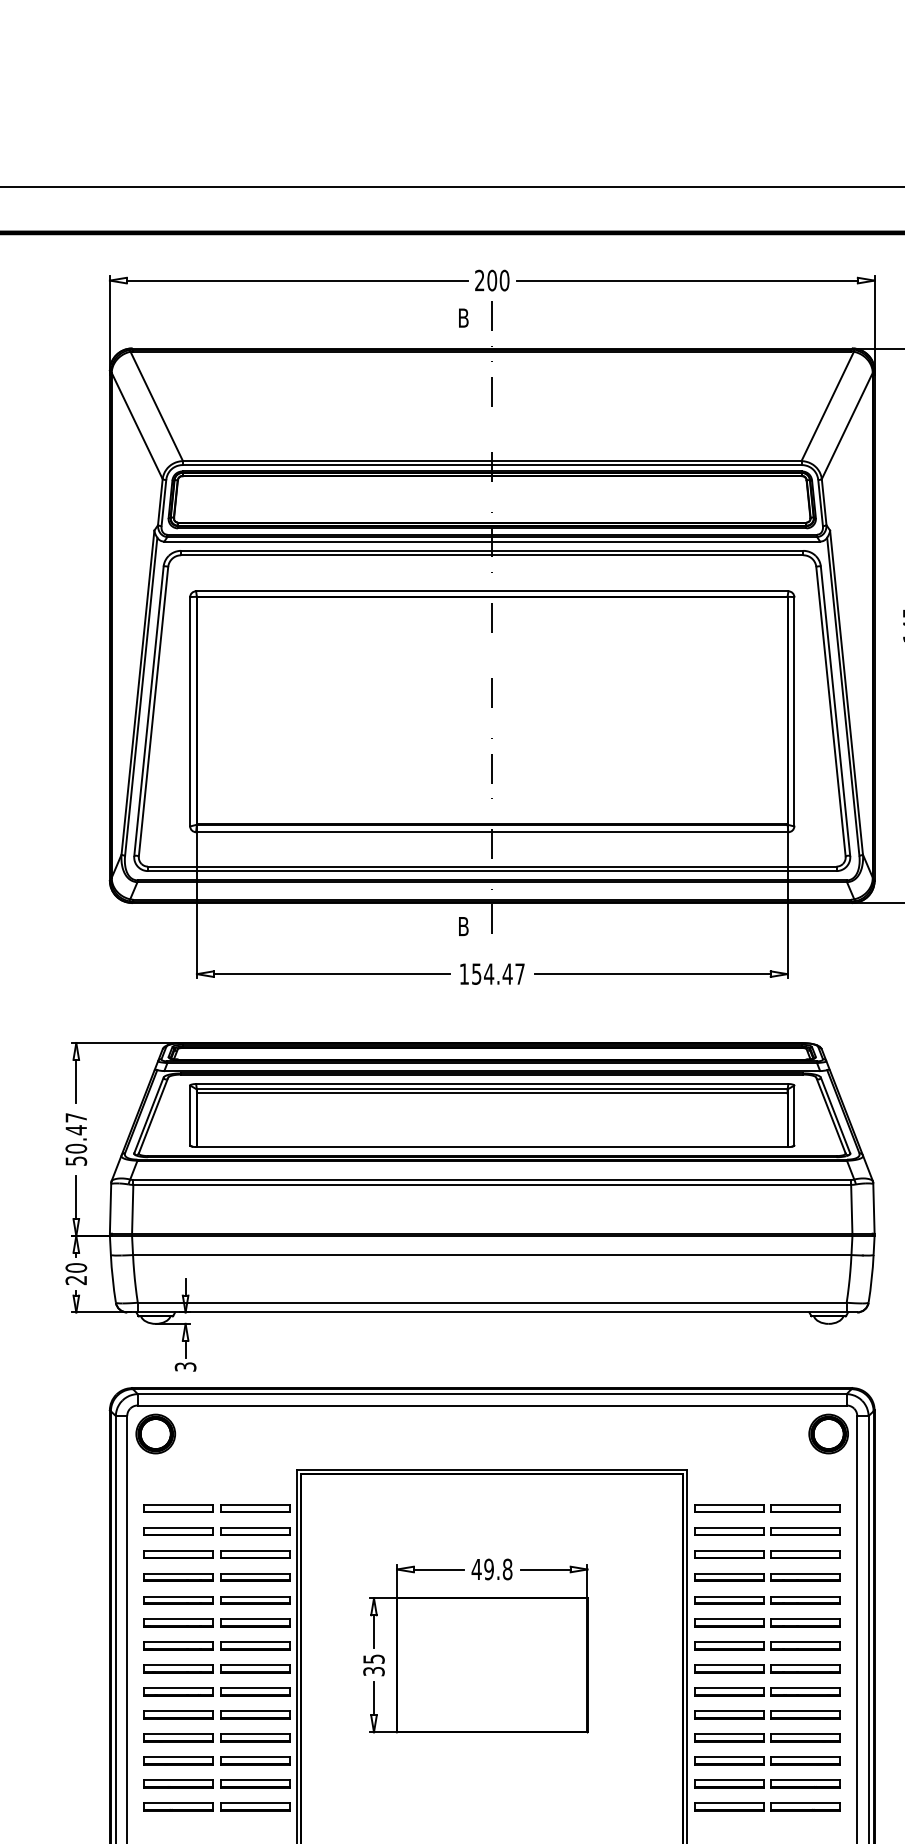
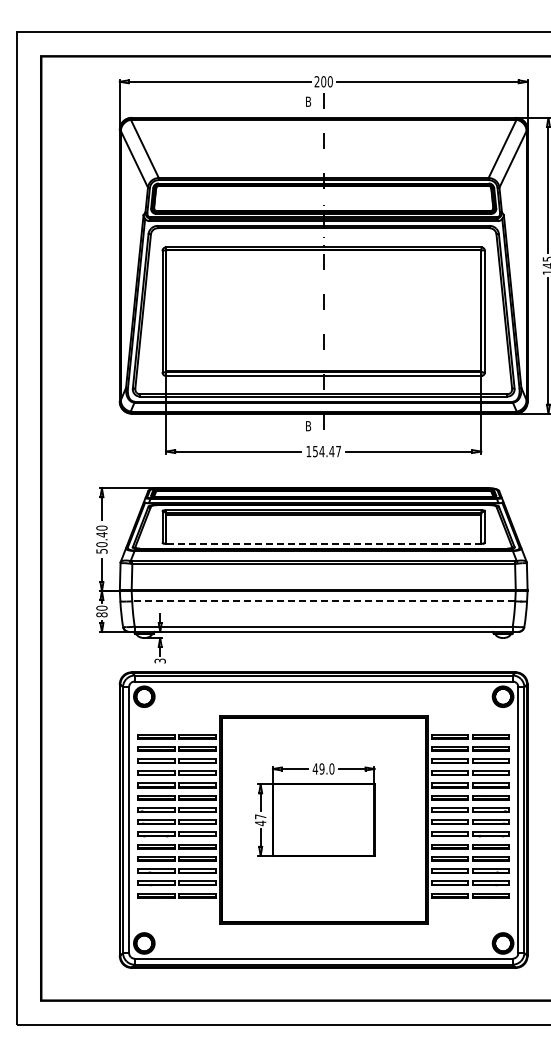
text: (75, 1116) -> (101, 527), 50.47 -> 50.40
line: (491, 1146) -> (323, 543), solid -> dashed
line: (491, 1255) -> (323, 601), solid -> dashed
text: (75, 1279) -> (101, 614), 20 -> 80
text: (506, 1568) -> (331, 768), 49.8 -> 49.0
text: (373, 1666) -> (260, 820), 35 -> 47

